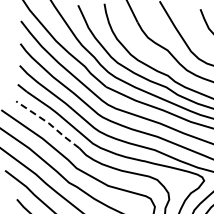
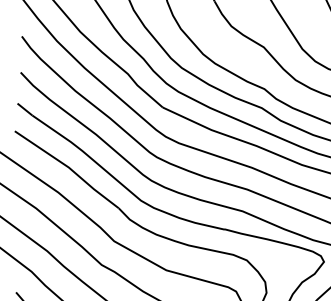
line: (49, 123) -> (69, 167), dashed -> solid

